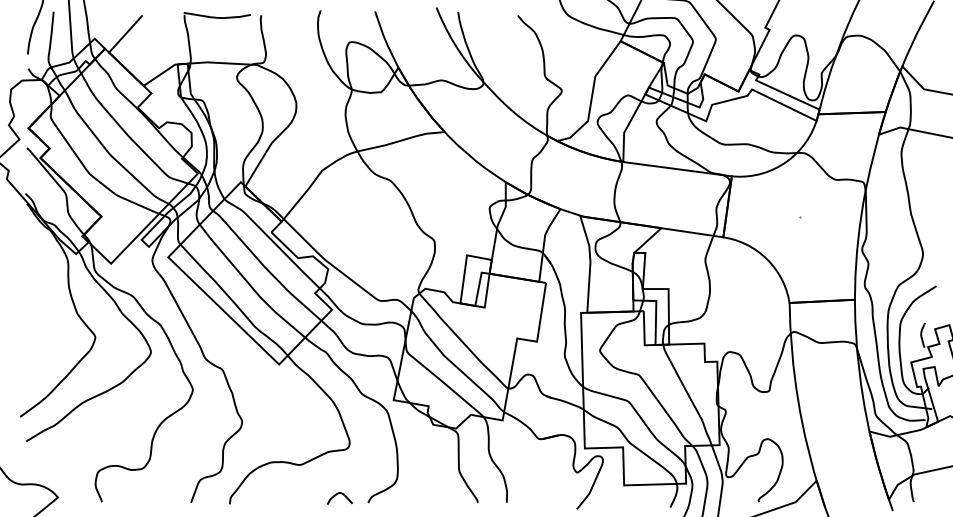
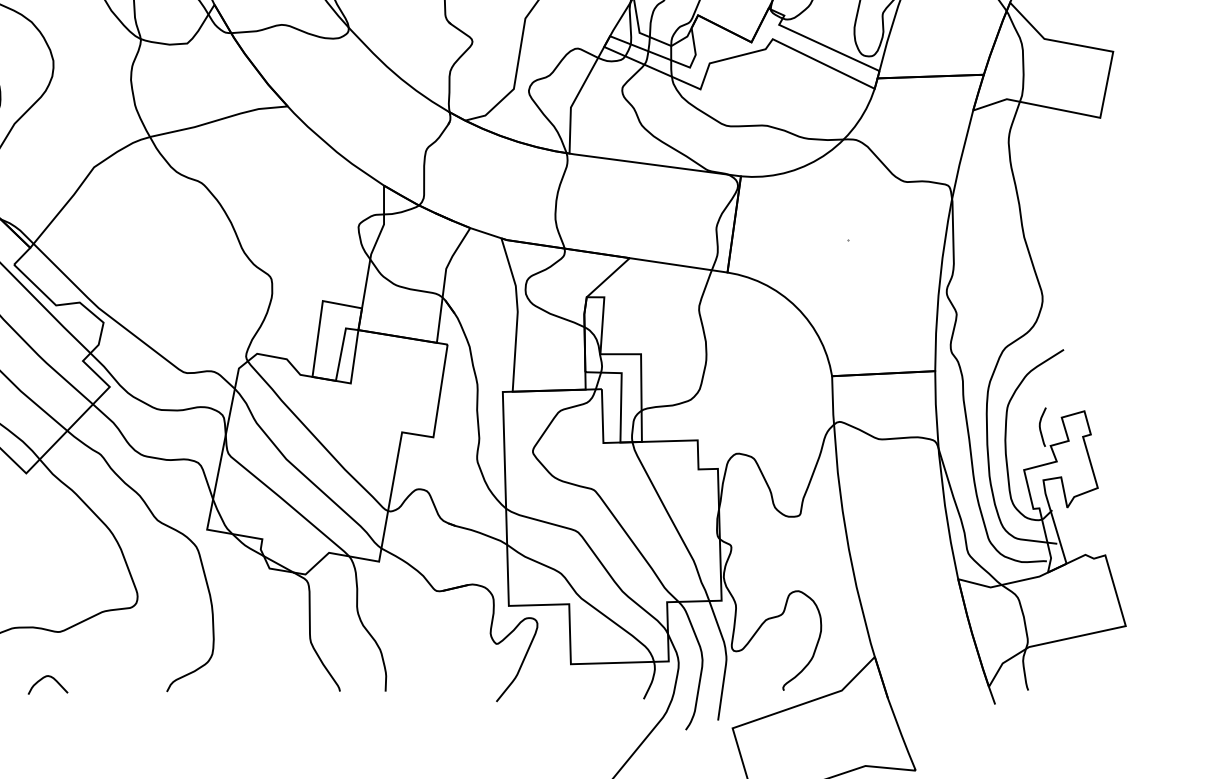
curve: (338, 494) -> (45, 678), moved

